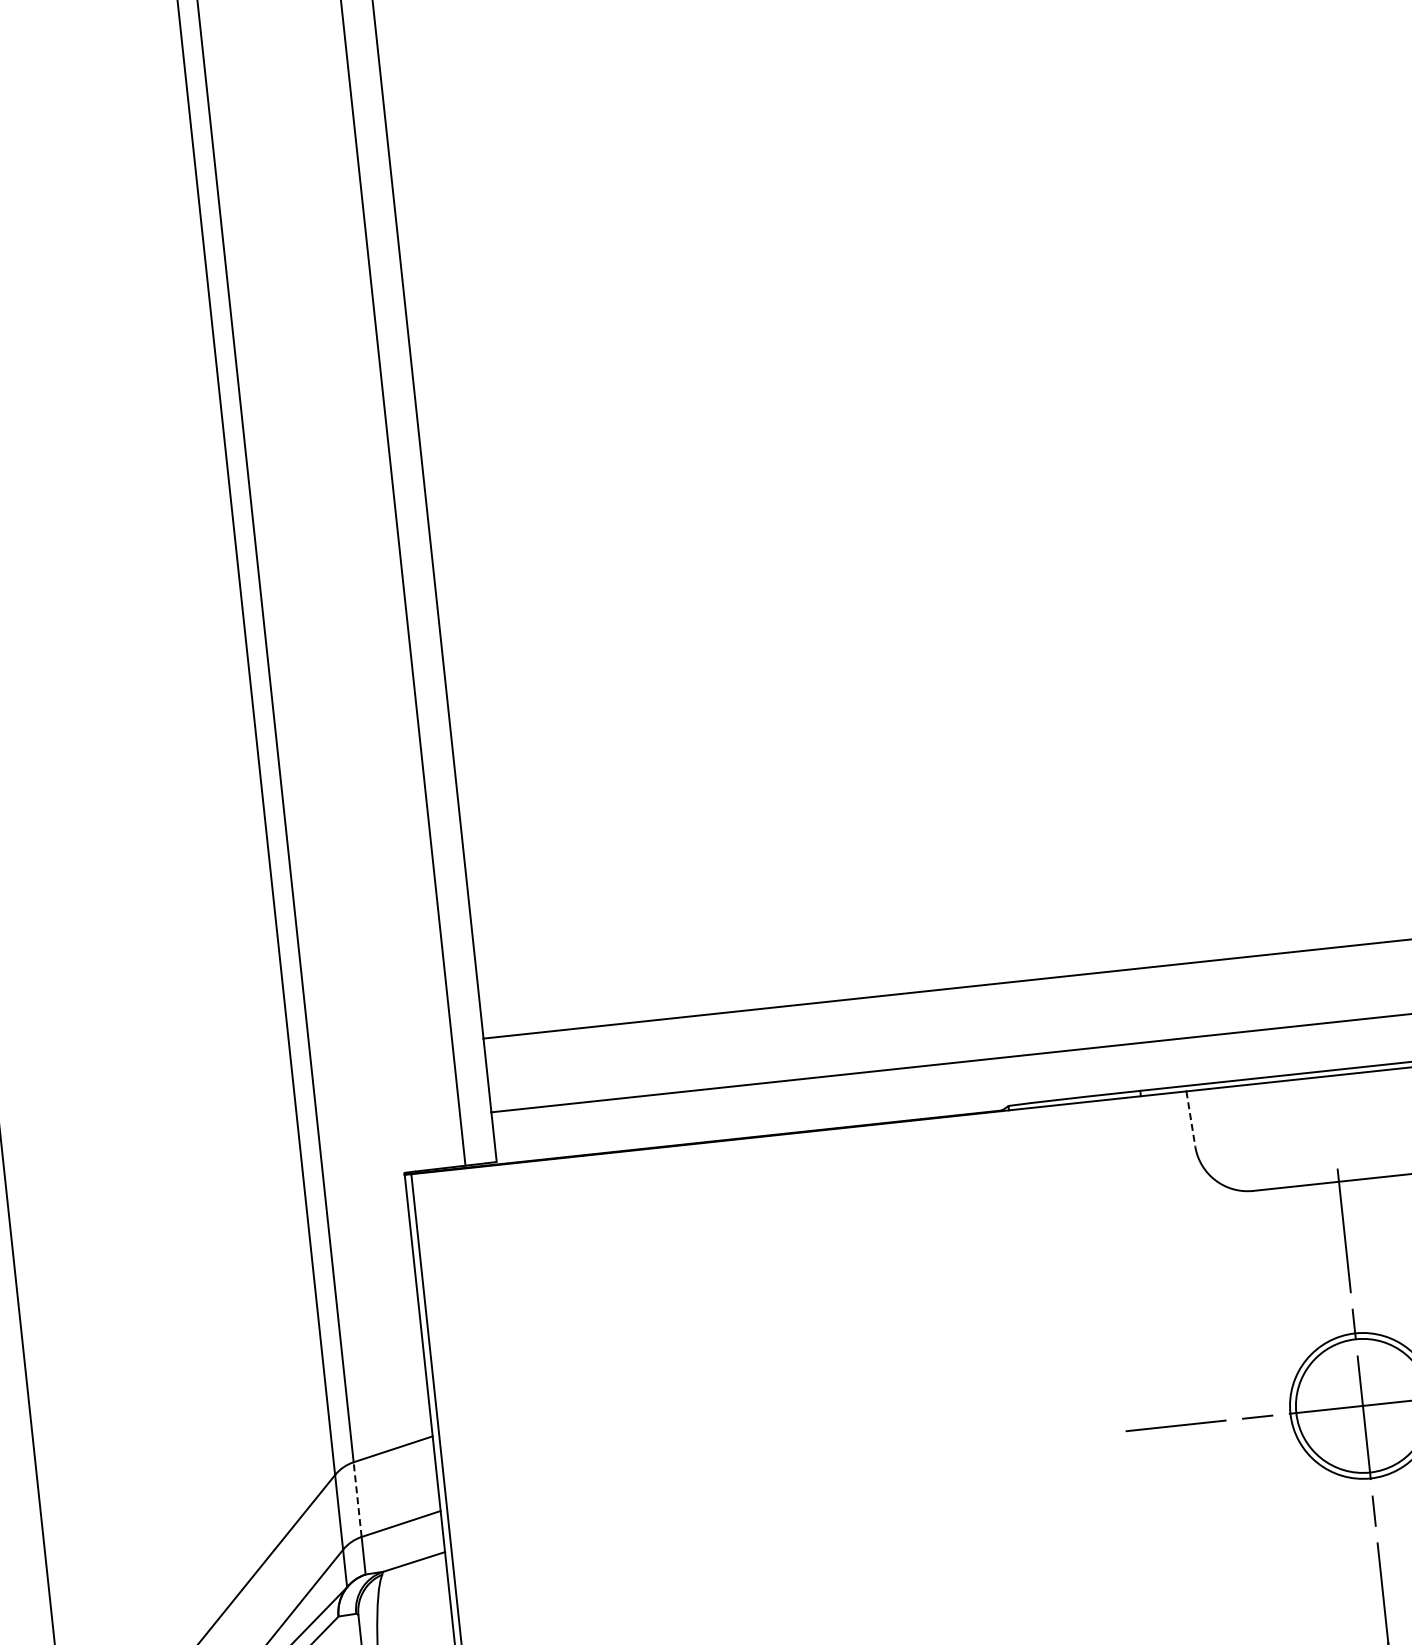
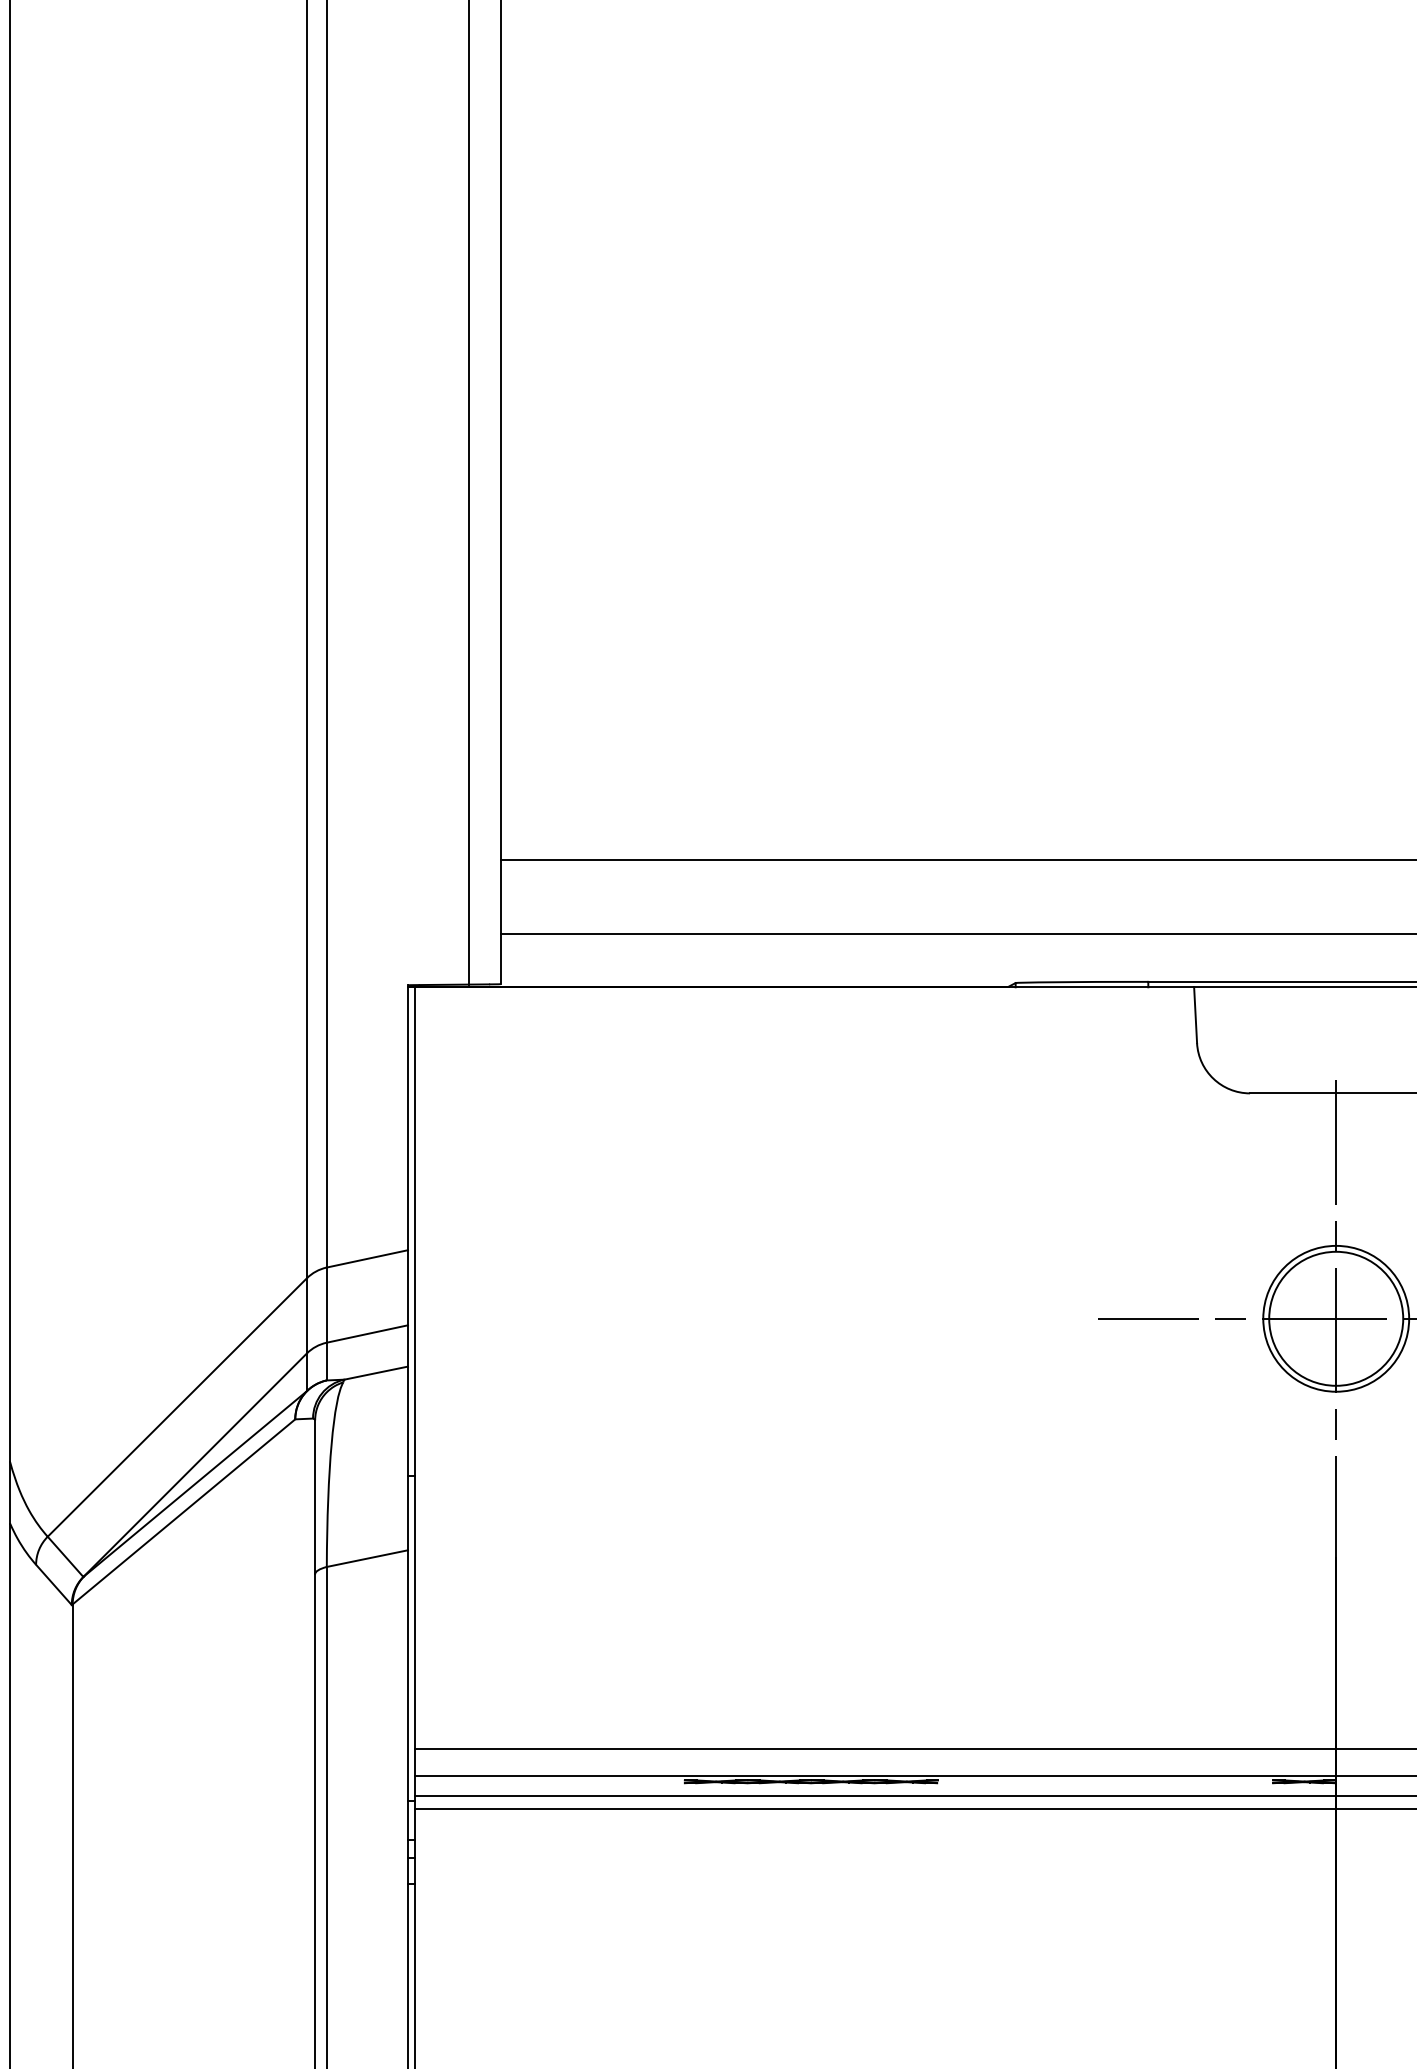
line: (1190, 1119) -> (1195, 1015), dashed -> solid
line: (357, 1499) -> (326, 1305), dashed -> solid

